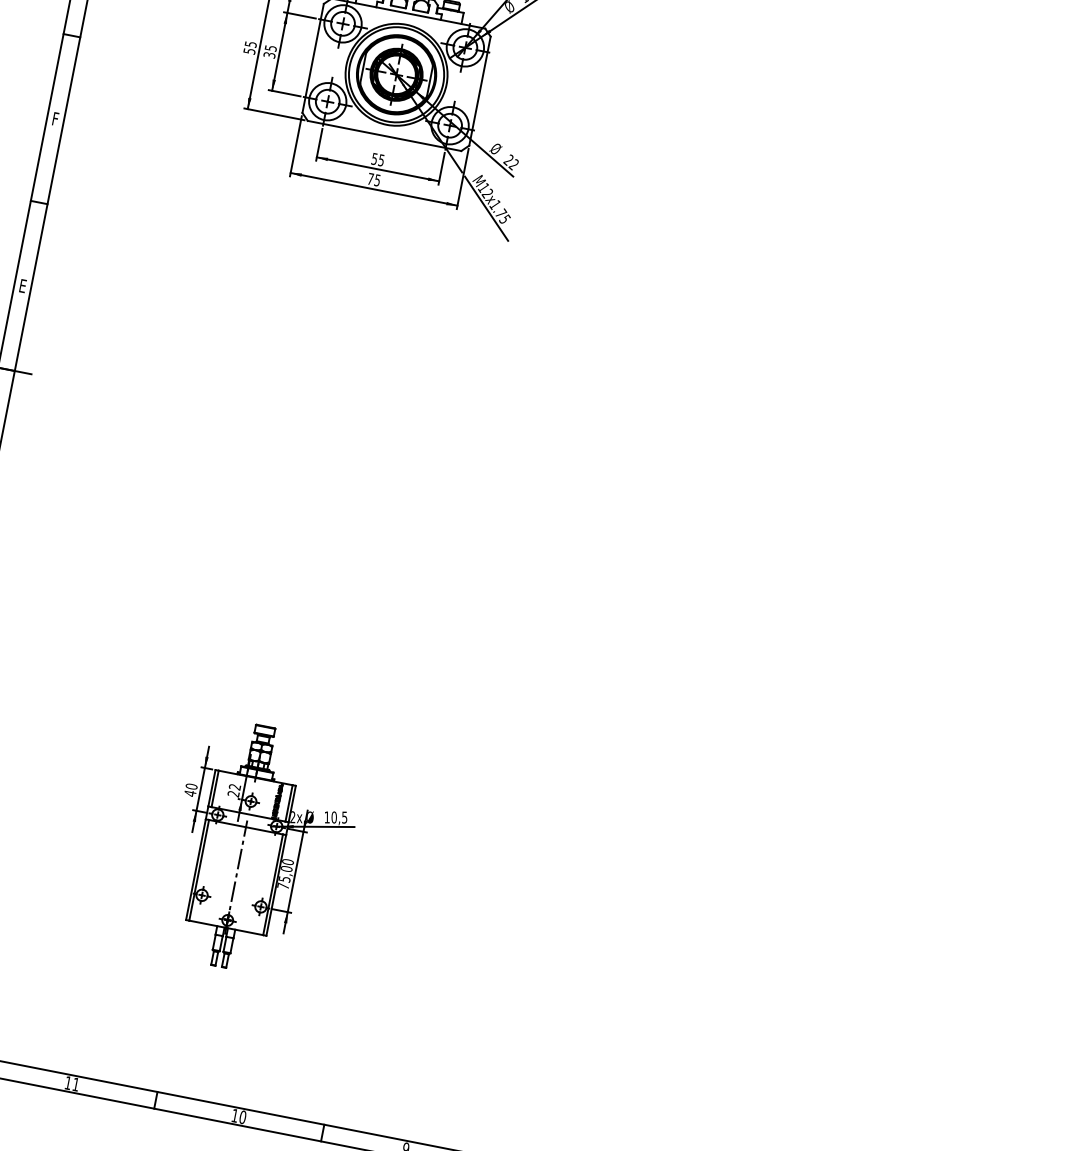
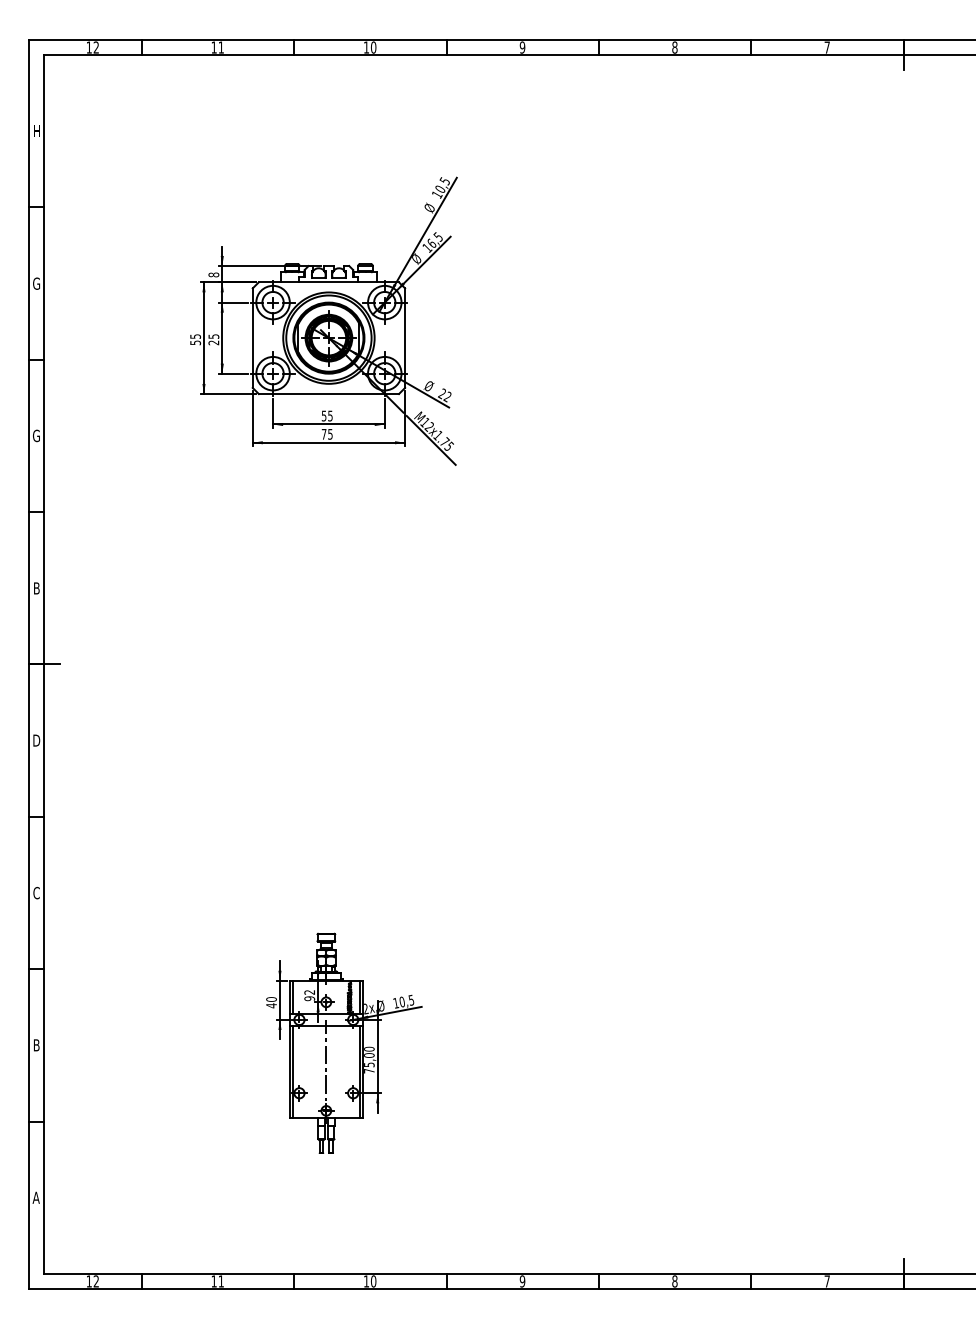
text: (270, 54) -> (214, 342), 35 -> 25
text: (55, 118) -> (36, 435), F -> G
text: (22, 286) -> (36, 588), E -> B
text: (233, 793) -> (309, 998), 22 -> 92

